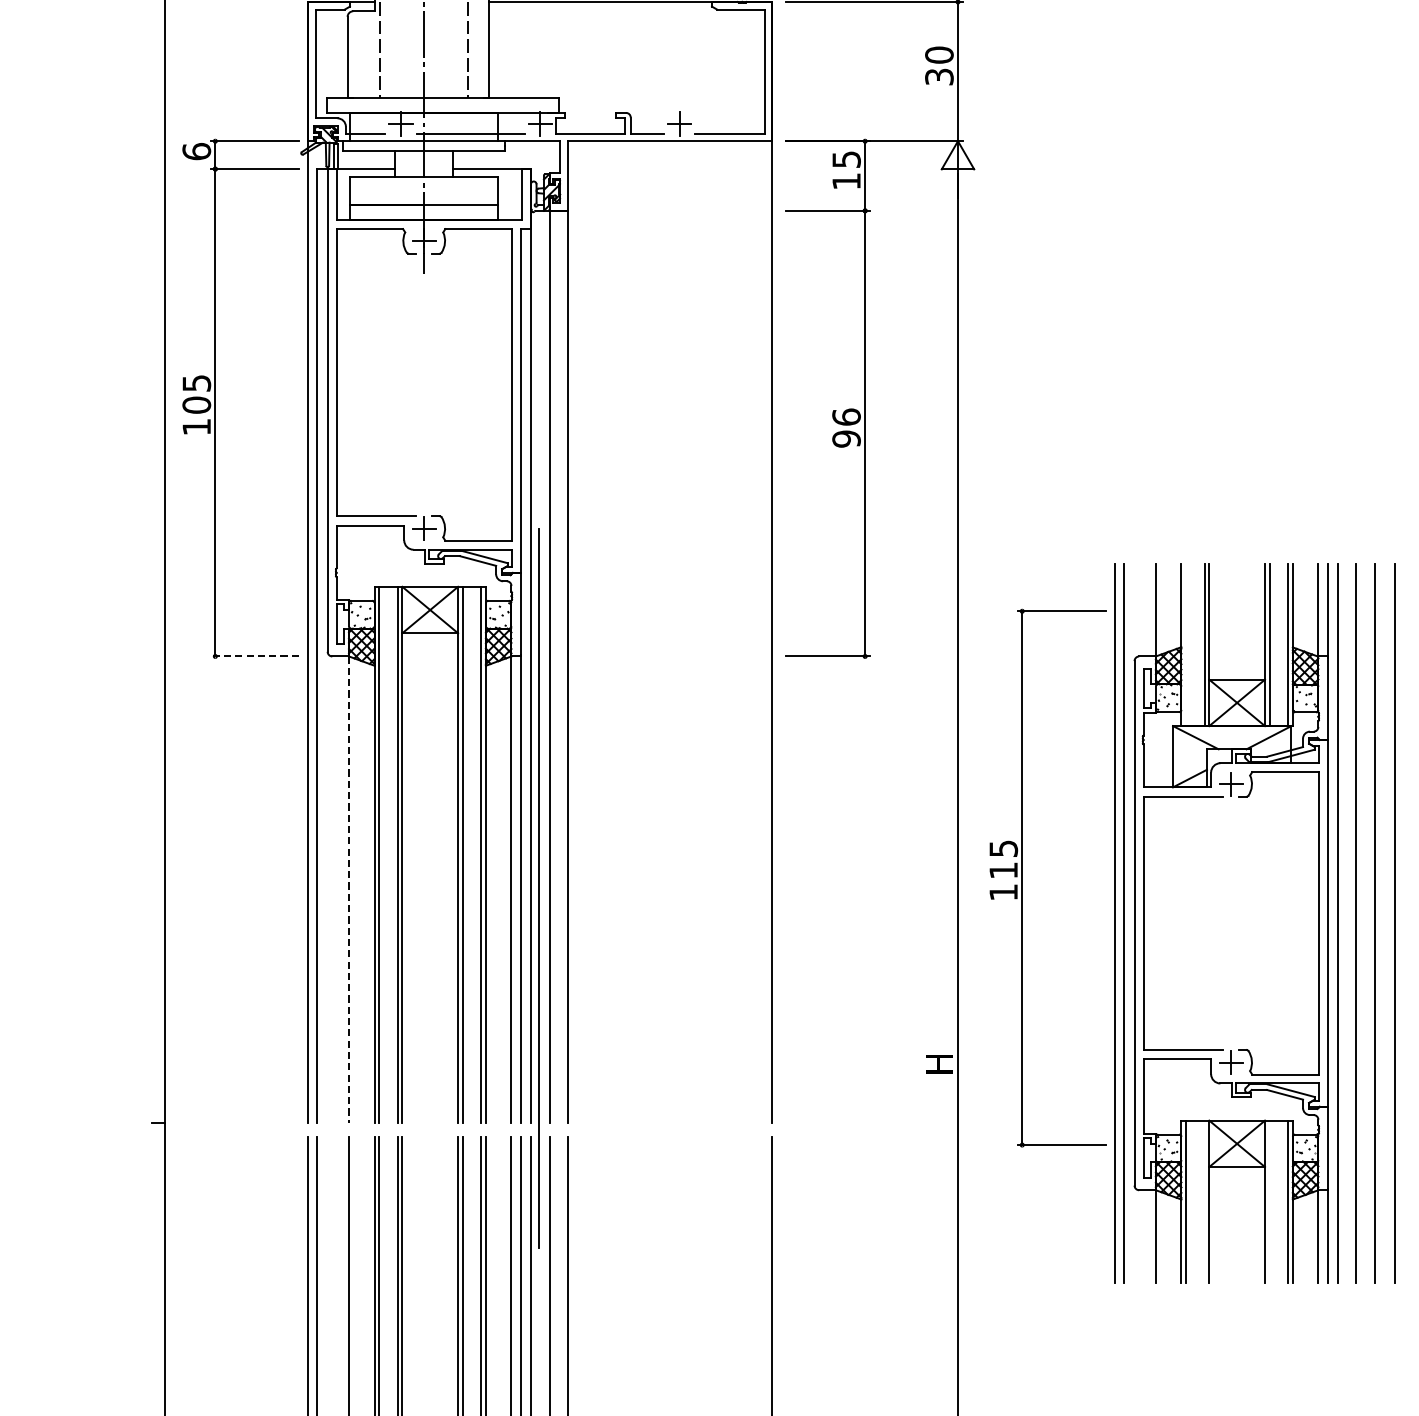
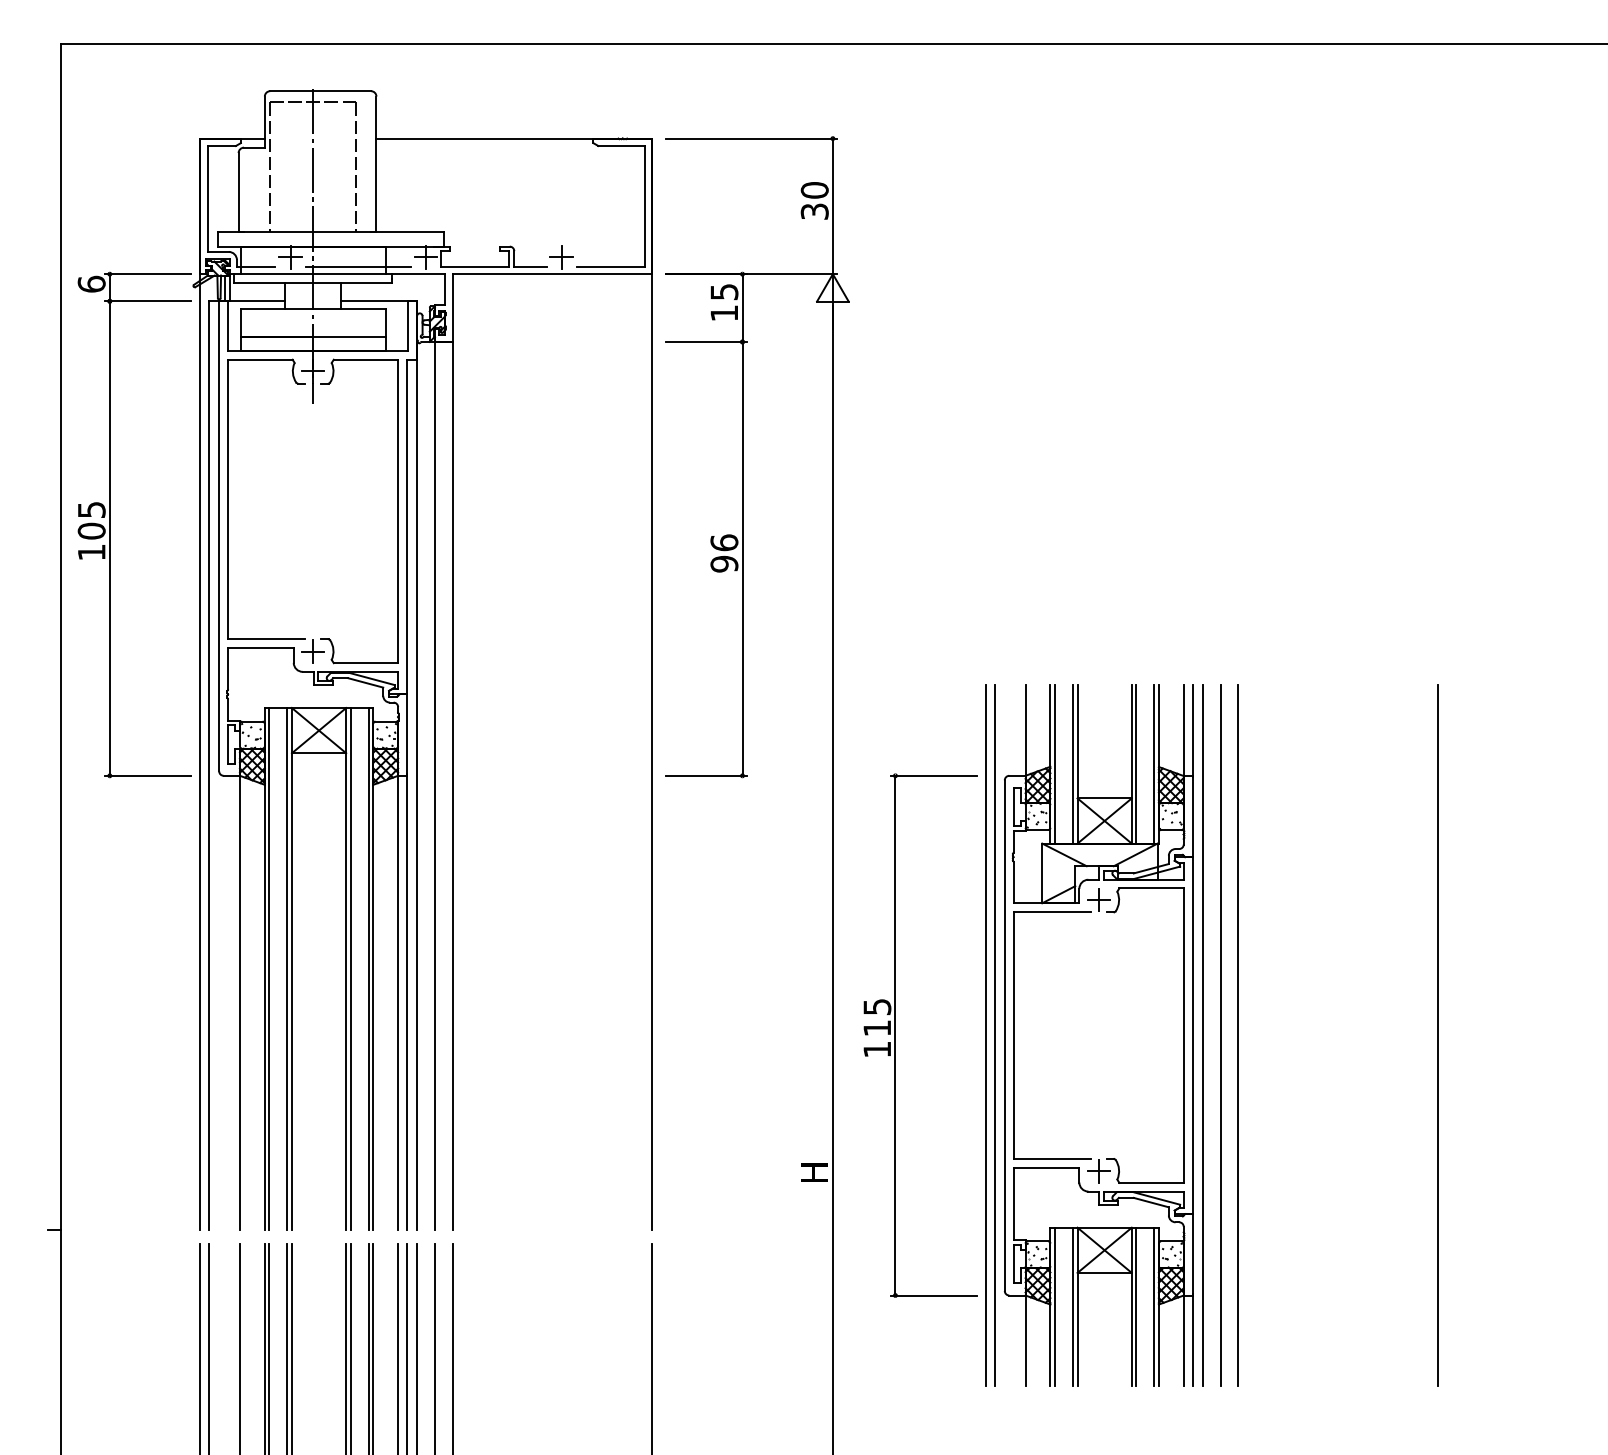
line: (1185, 644) -> (1054, 764), added
line: (255, 656) -> (148, 775), dashed -> solid
part: (1022, 877) -> (895, 1035), moved
line: (538, 888) -> (424, 1001), removed
line: (348, 890) -> (239, 1003), dashed -> solid
line: (1395, 923) -> (1258, 1035), removed
line: (1205, 1201) -> (1073, 1306), added
line: (1269, 1201) -> (1136, 1306), added

